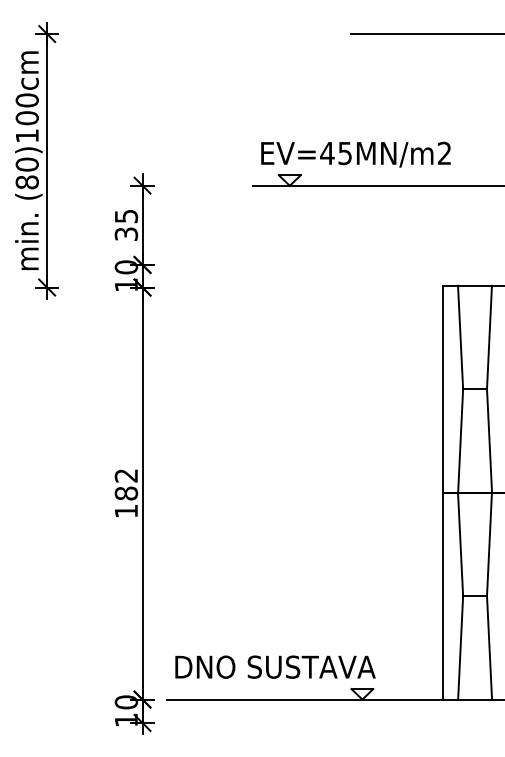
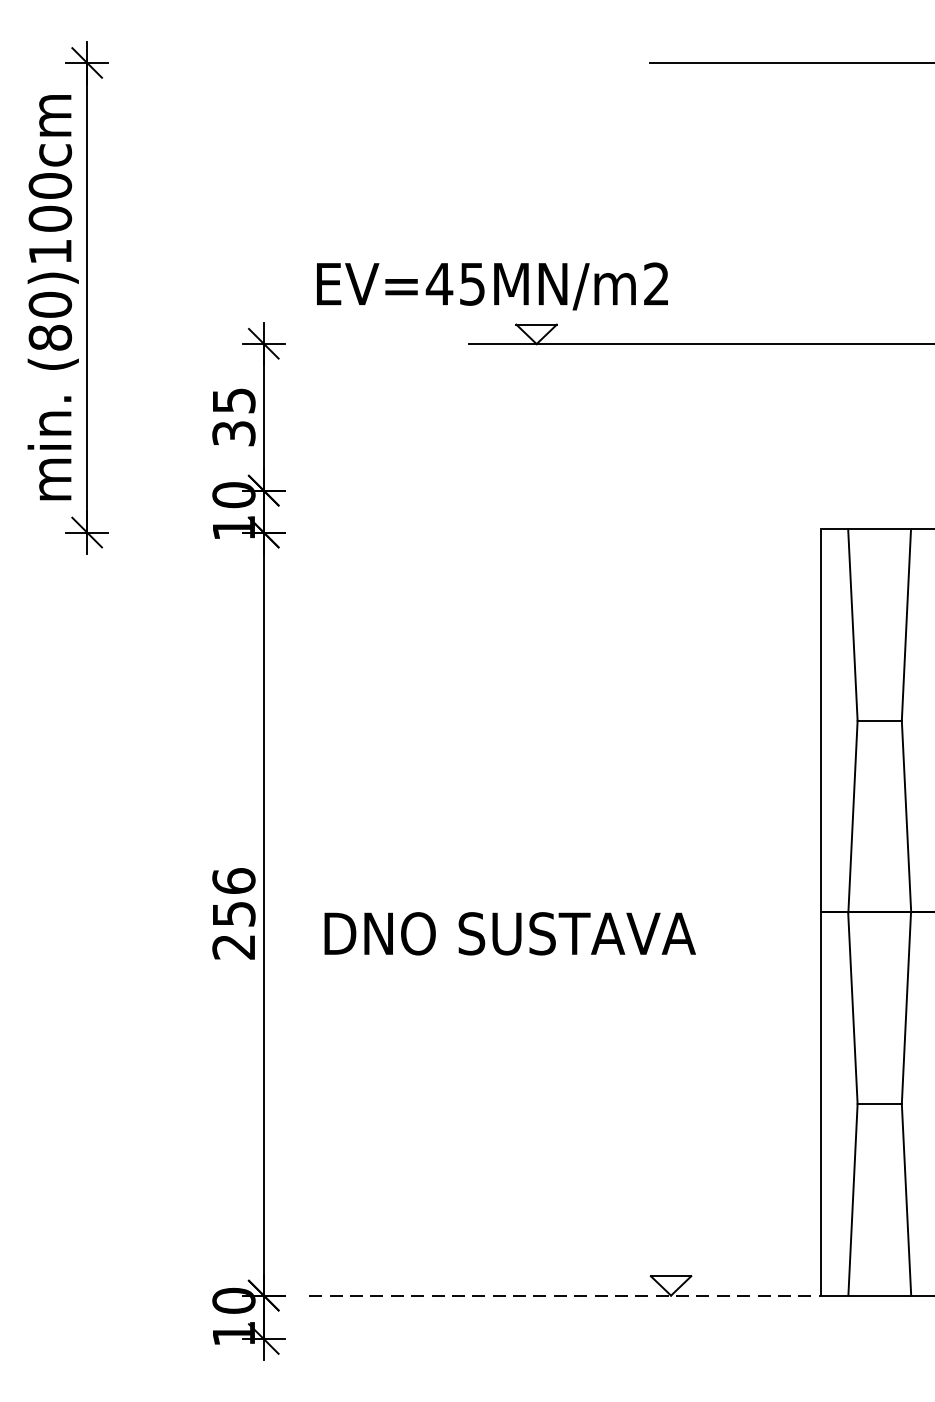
text: (355, 154) -> (491, 286), moved
text: (126, 493) -> (234, 914), 182 -> 256
text: (275, 666) -> (510, 932), moved
line: (305, 699) -> (565, 1295), solid -> dashed

